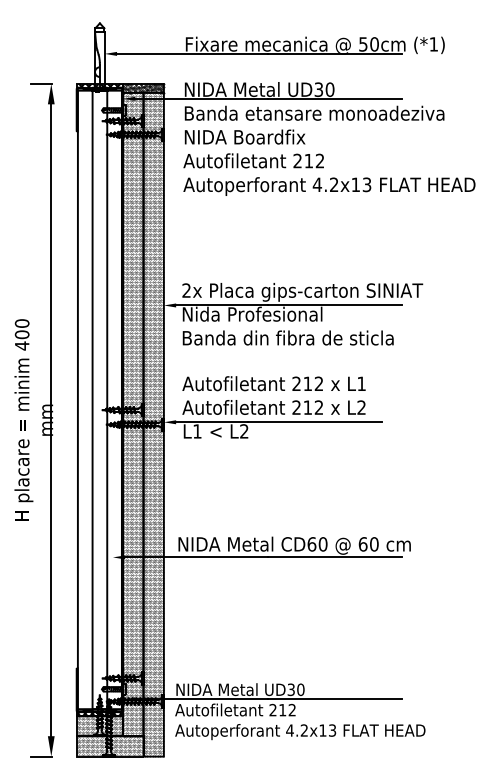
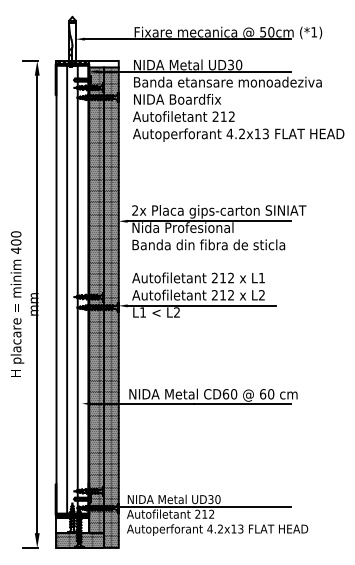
hatch: (143, 87) -> (104, 63), removed
hatch: (99, 725) -> (72, 525), removed

